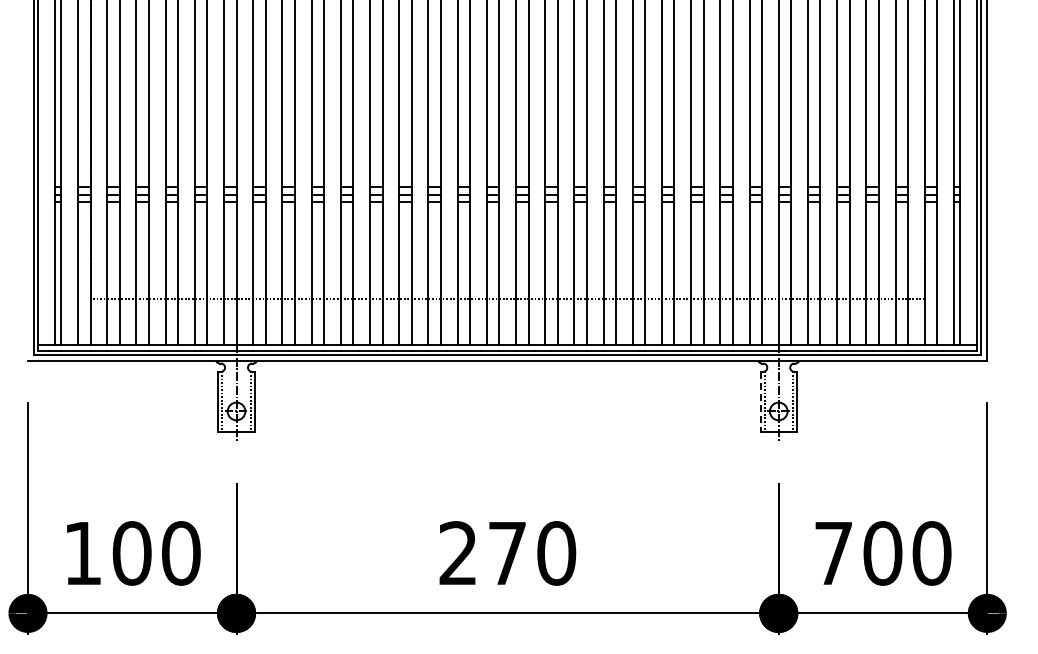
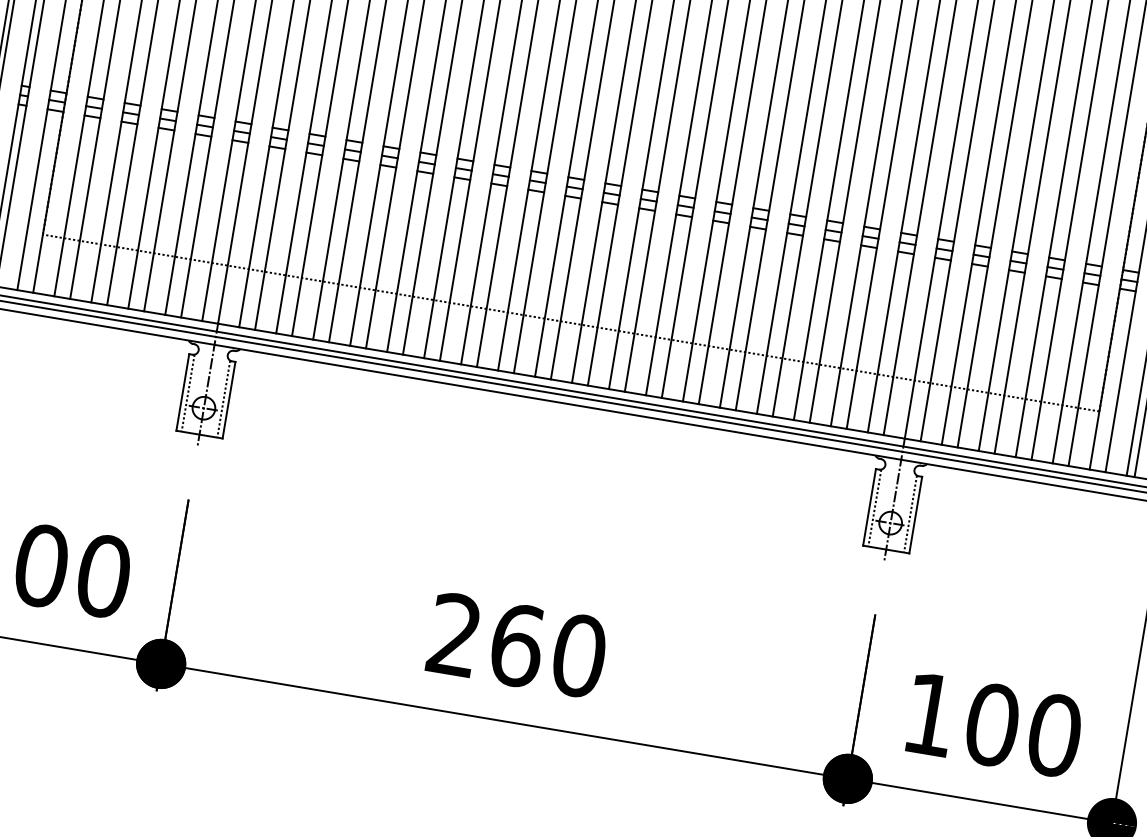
line: (760, 402) -> (869, 507), dashed -> solid
text: (507, 553) -> (517, 645), 270 -> 260
text: (833, 553) -> (929, 714), 700 -> 100

